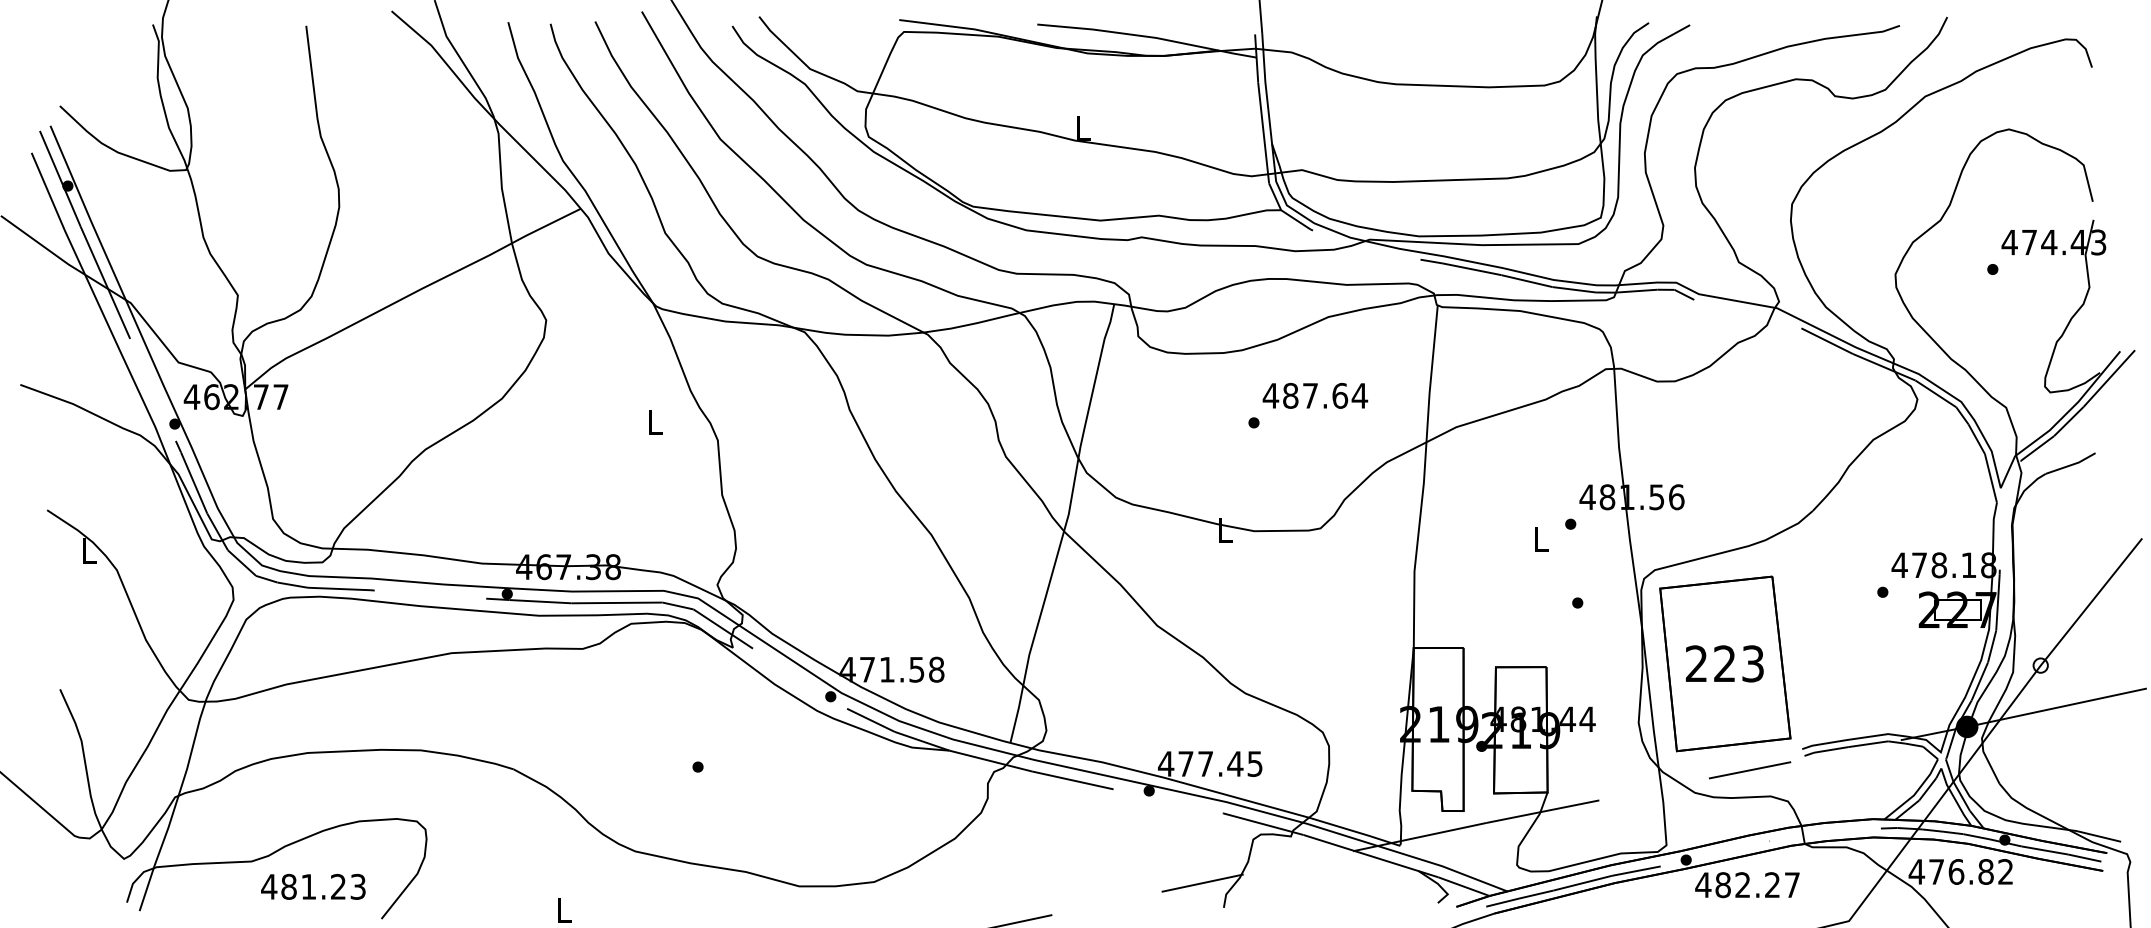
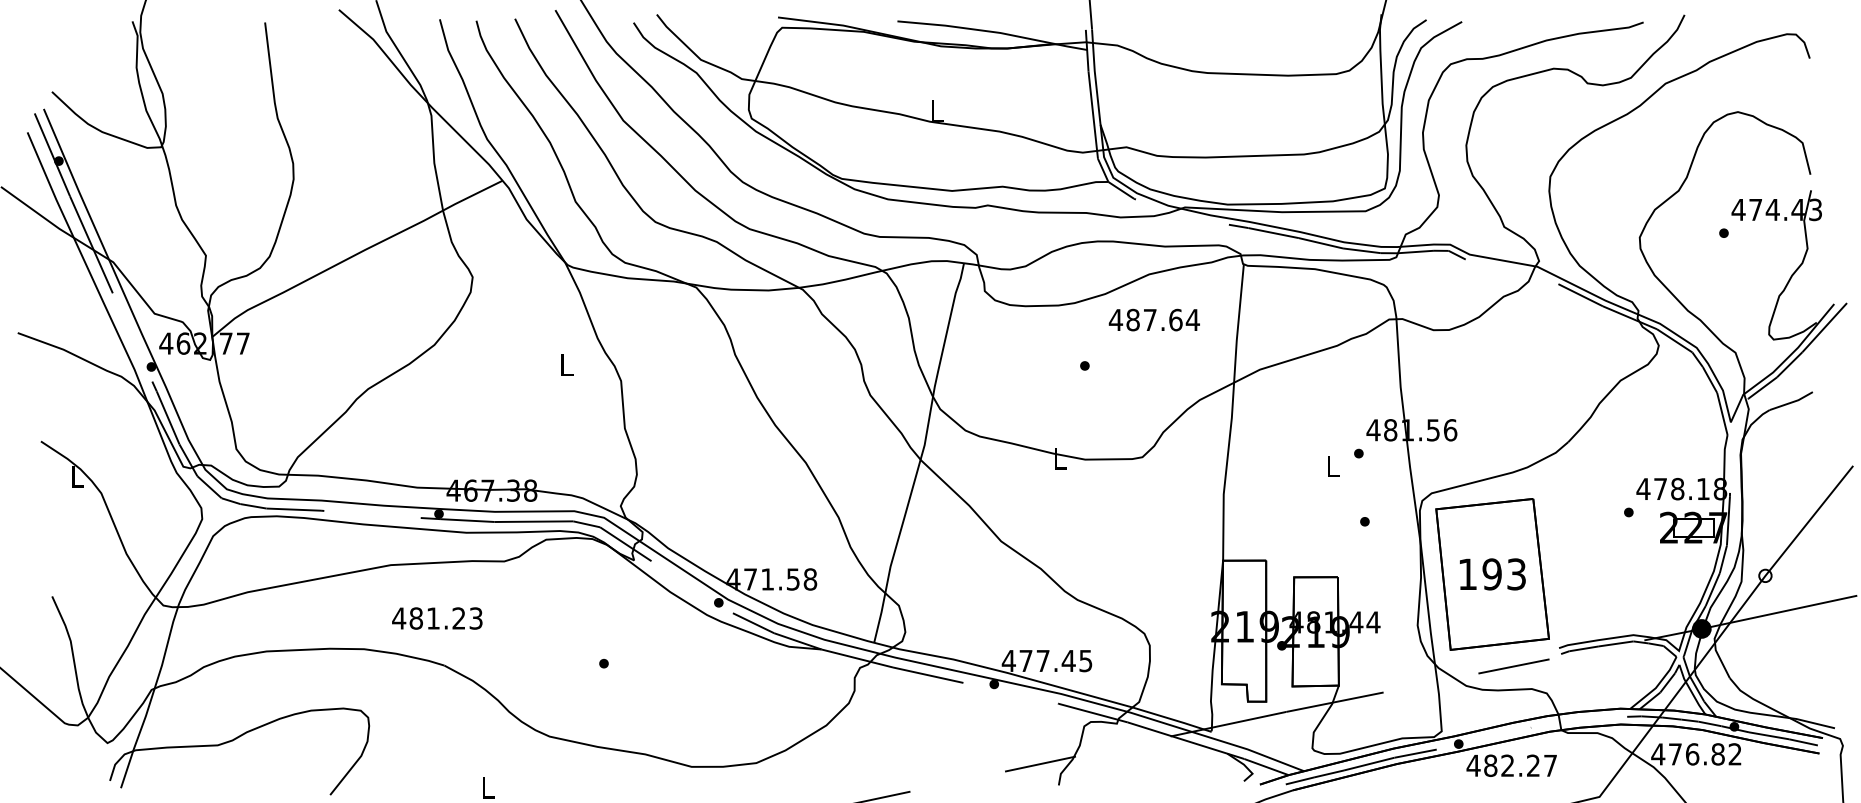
text: (1315, 395) -> (1154, 319), moved
text: (1710, 663) -> (1479, 574), 223 -> 193
text: (313, 886) -> (437, 618), moved

